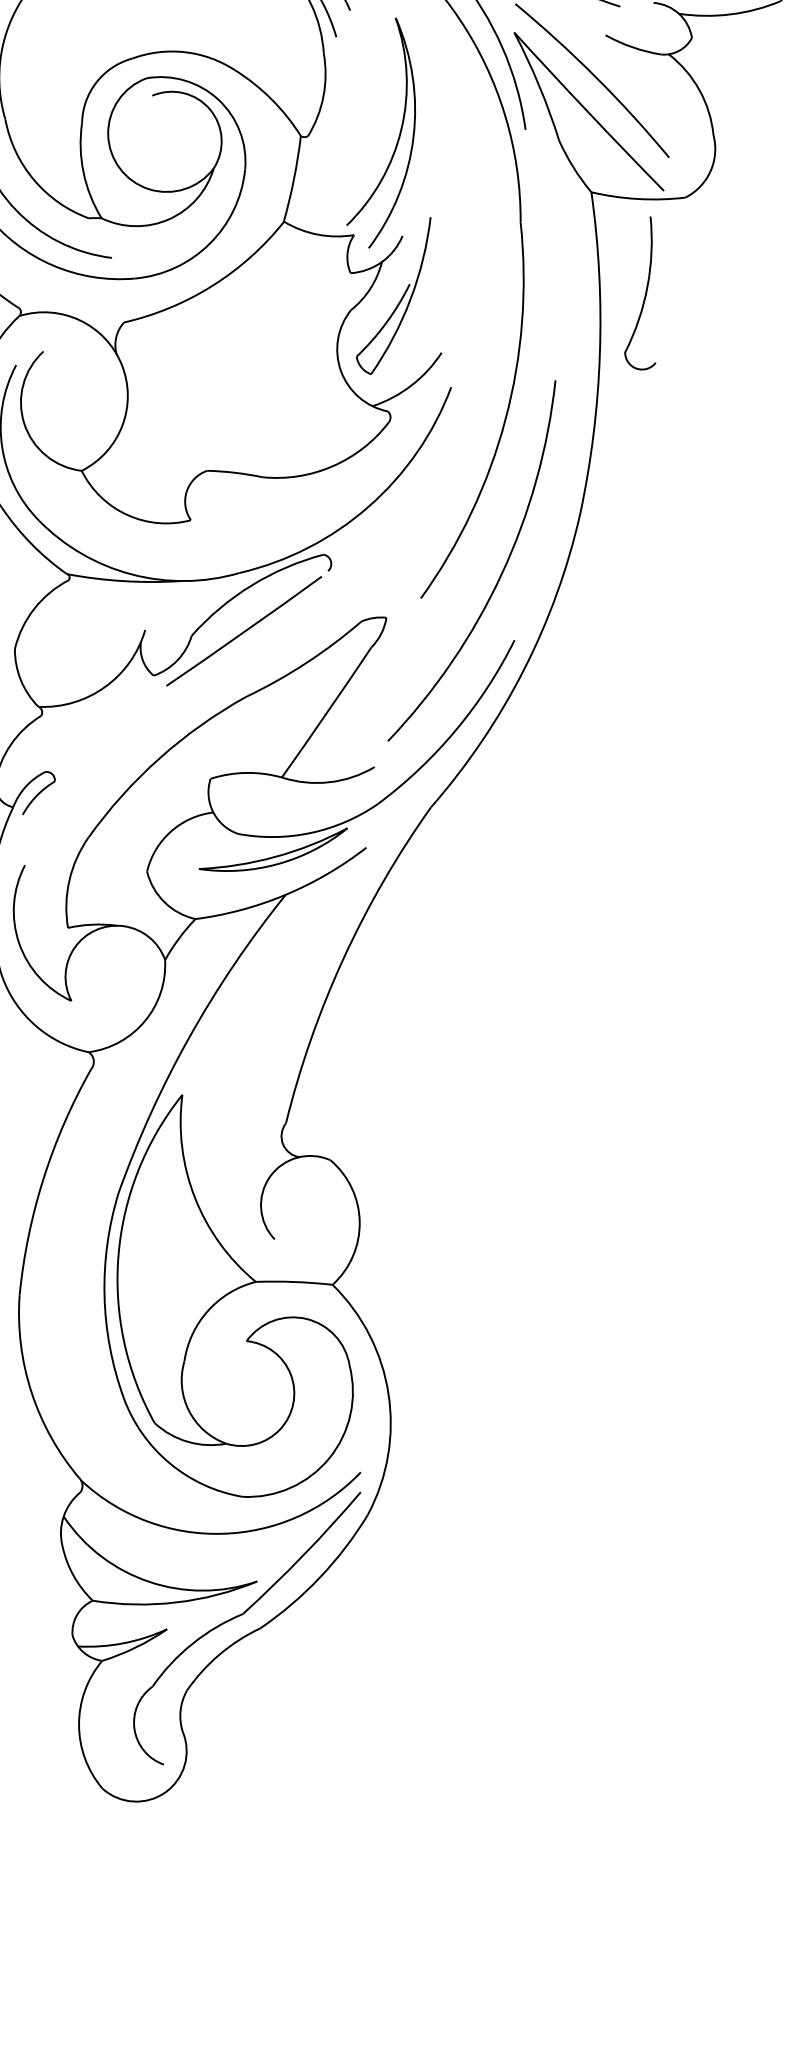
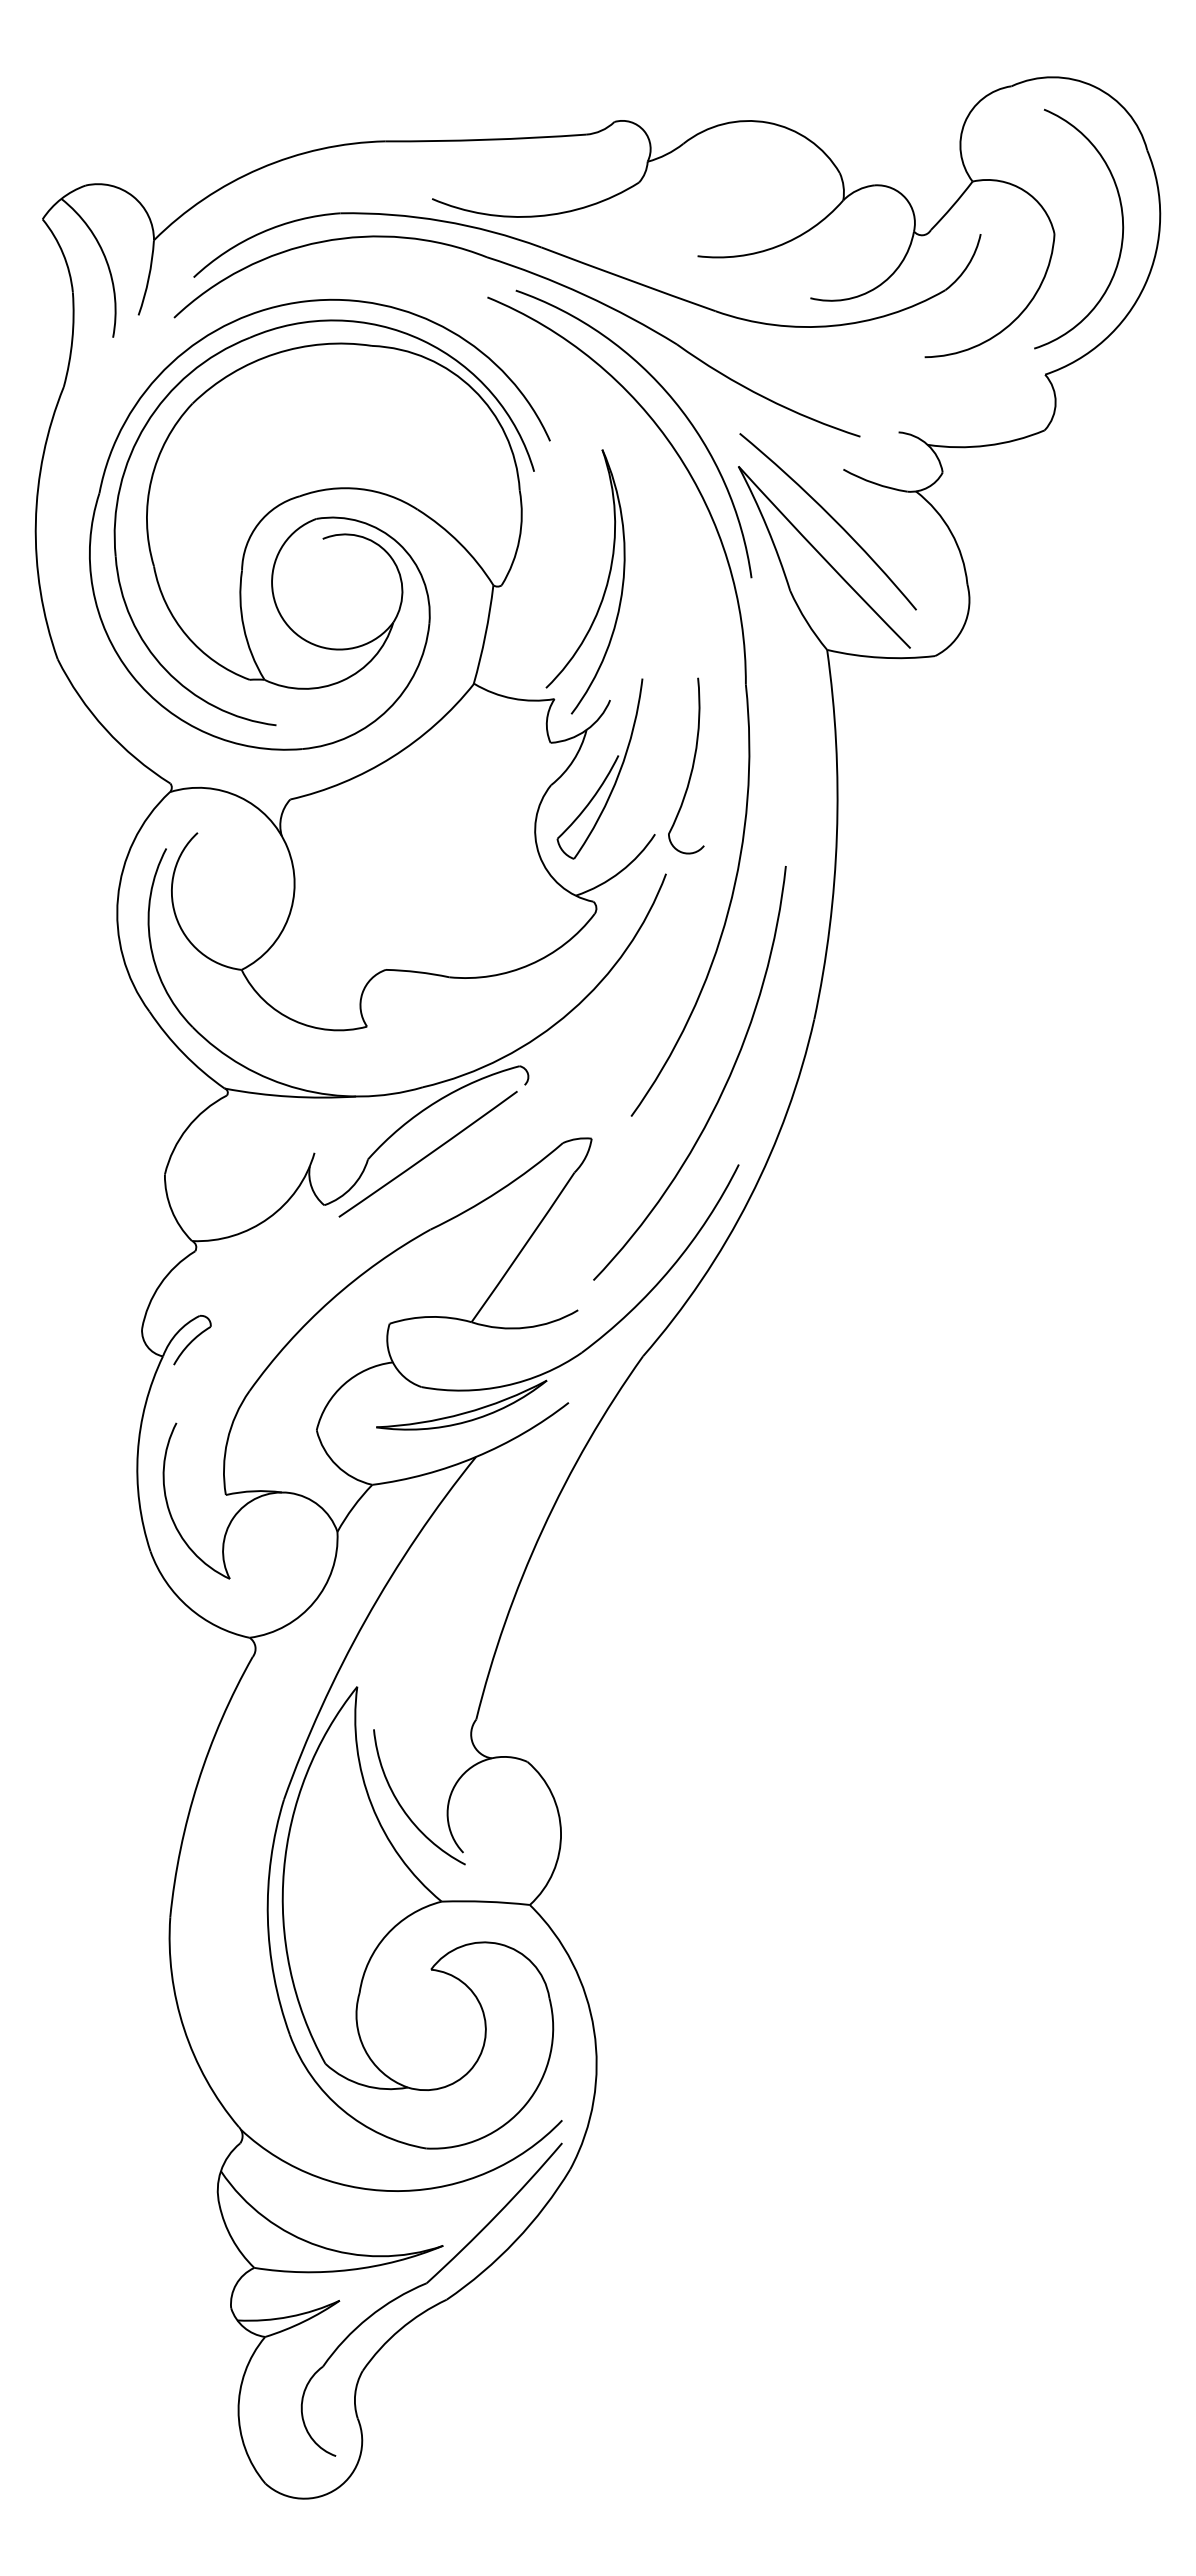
part: (640, 292) -> (686, 765), moved
arc: (223, 1201) -> (404, 1809), added

